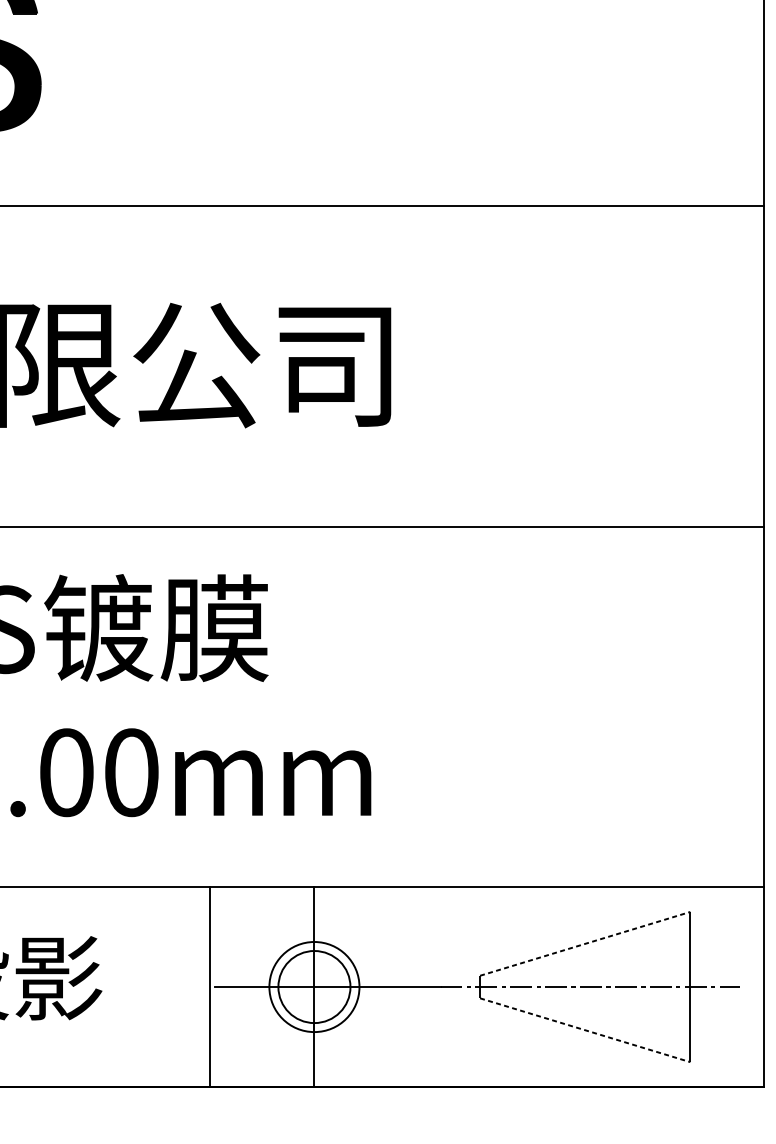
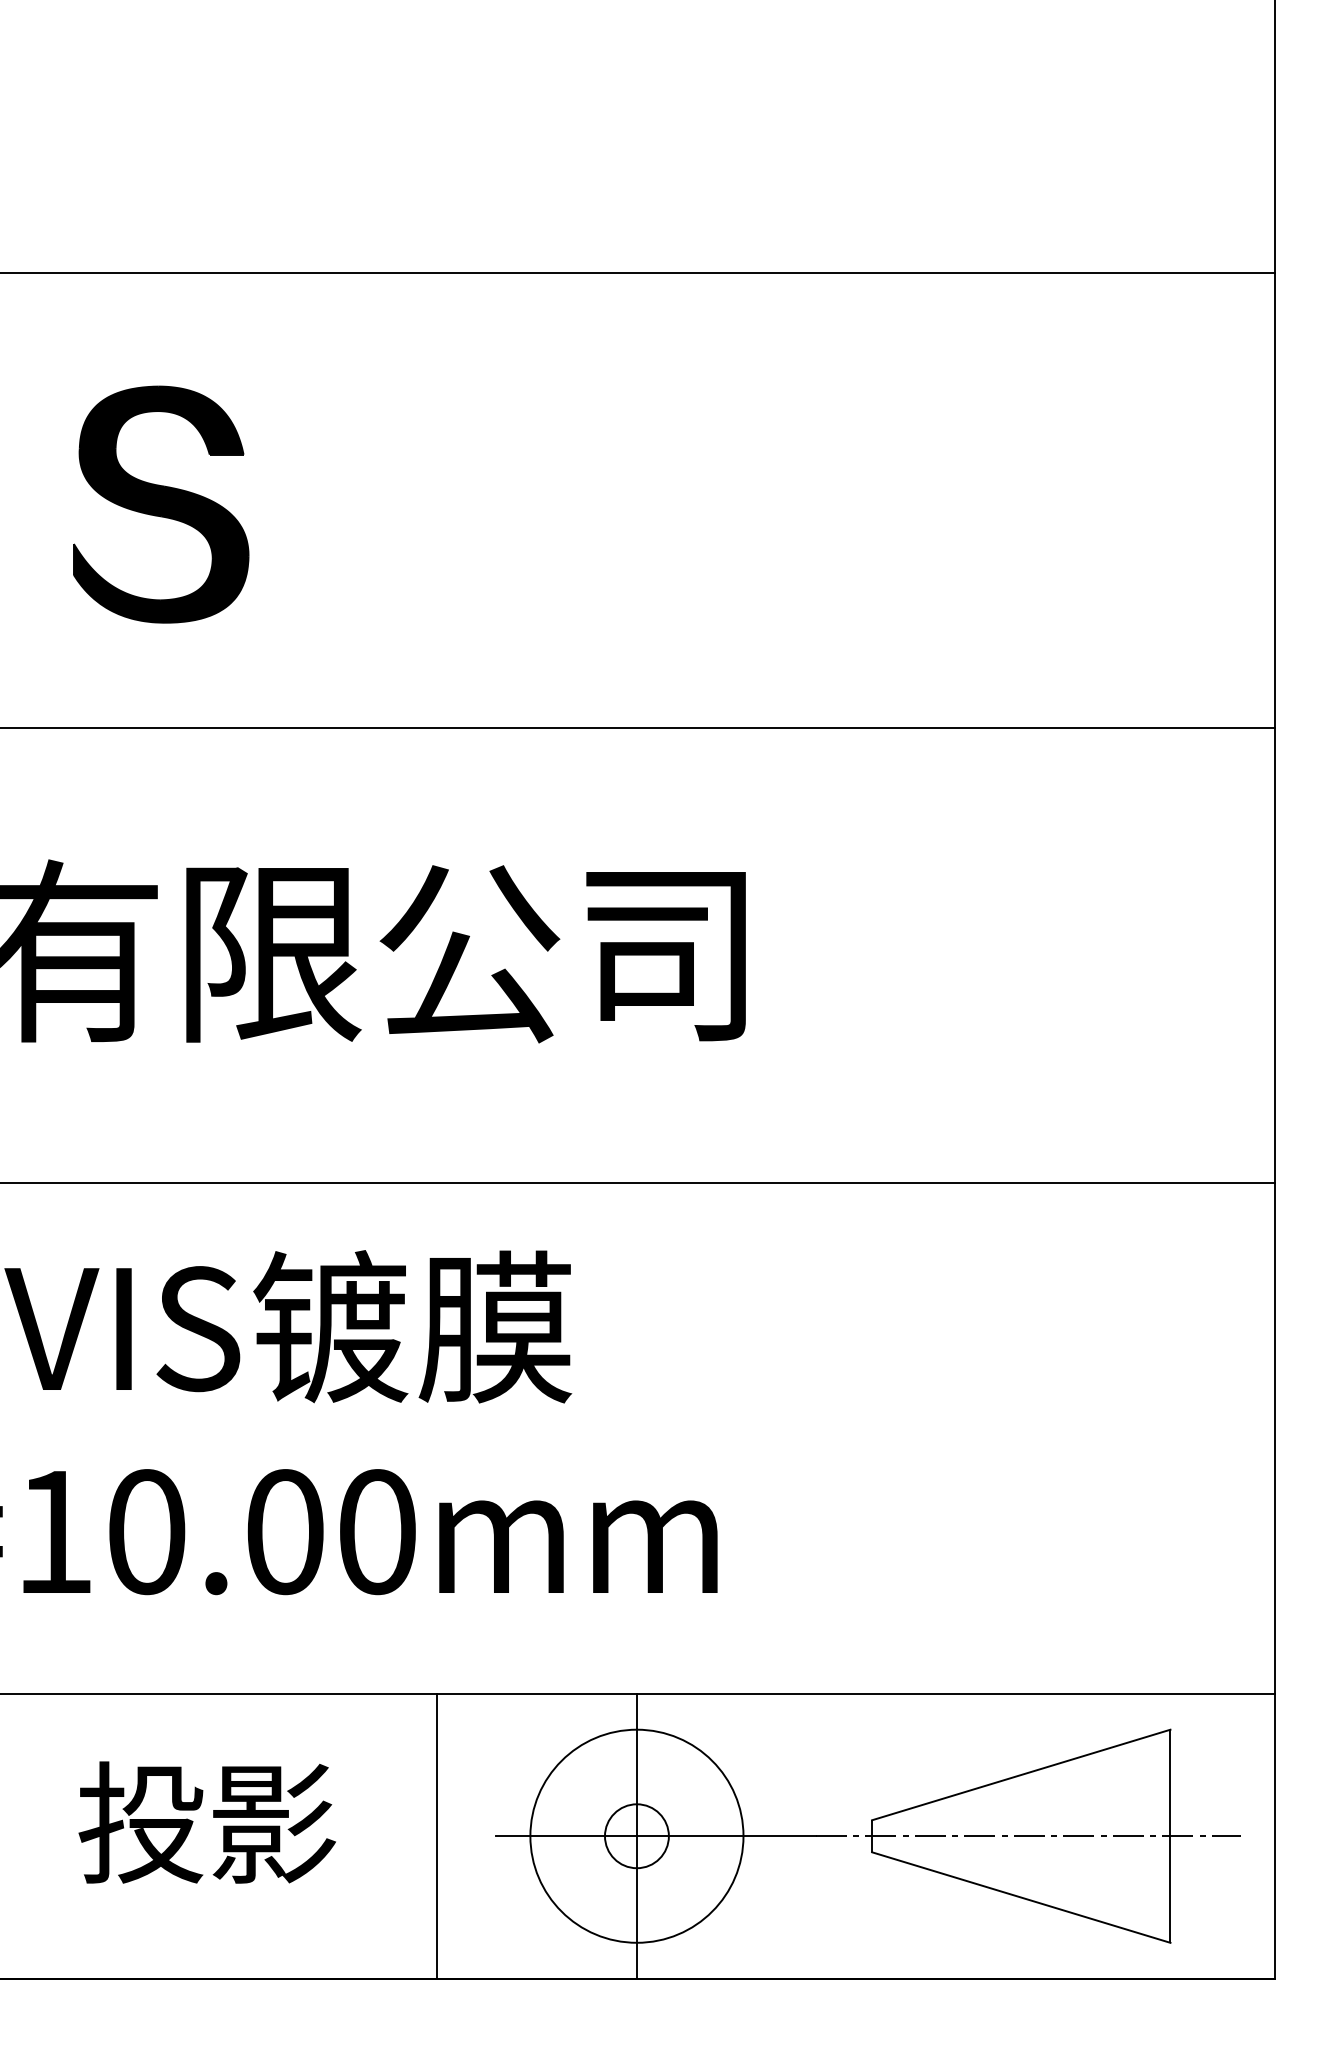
line: (585, 943) -> (1021, 1774), dashed -> solid
line: (209, 986) -> (437, 1835), moved
circle: (314, 986) -> (636, 1835), size x1.67
circle: (314, 987) -> (636, 1836), size x0.62
line: (585, 1030) -> (1021, 1897), dashed -> solid

